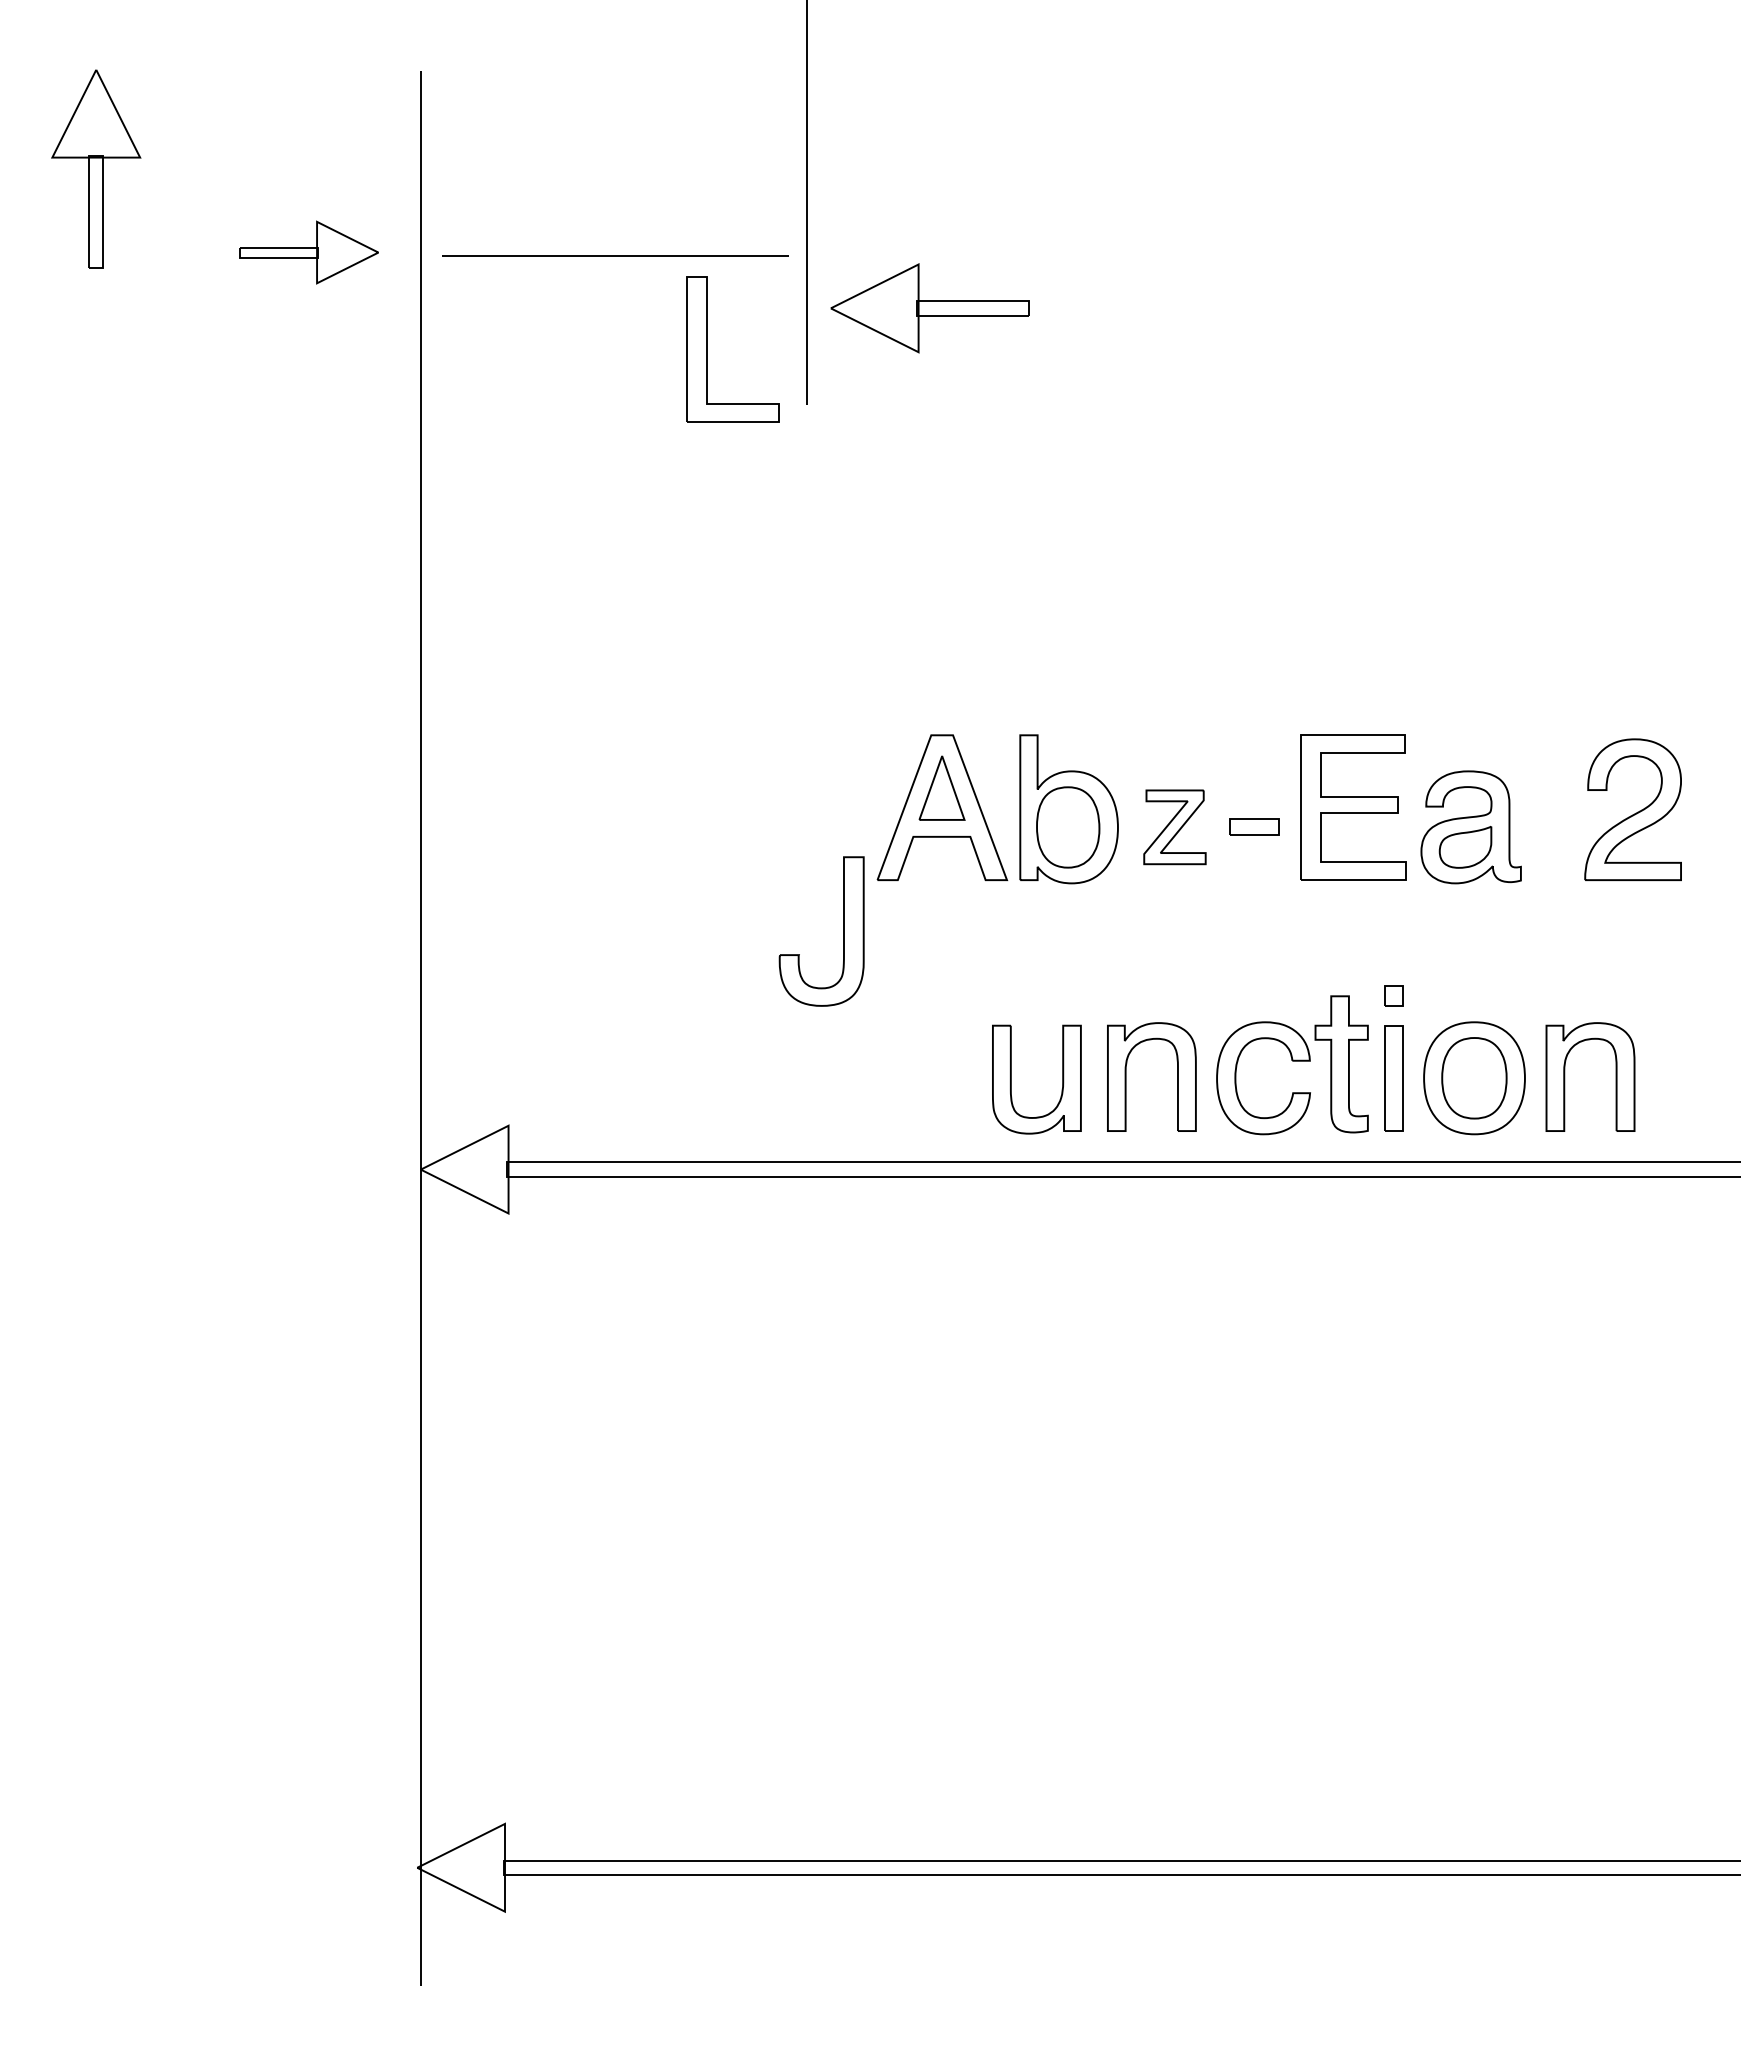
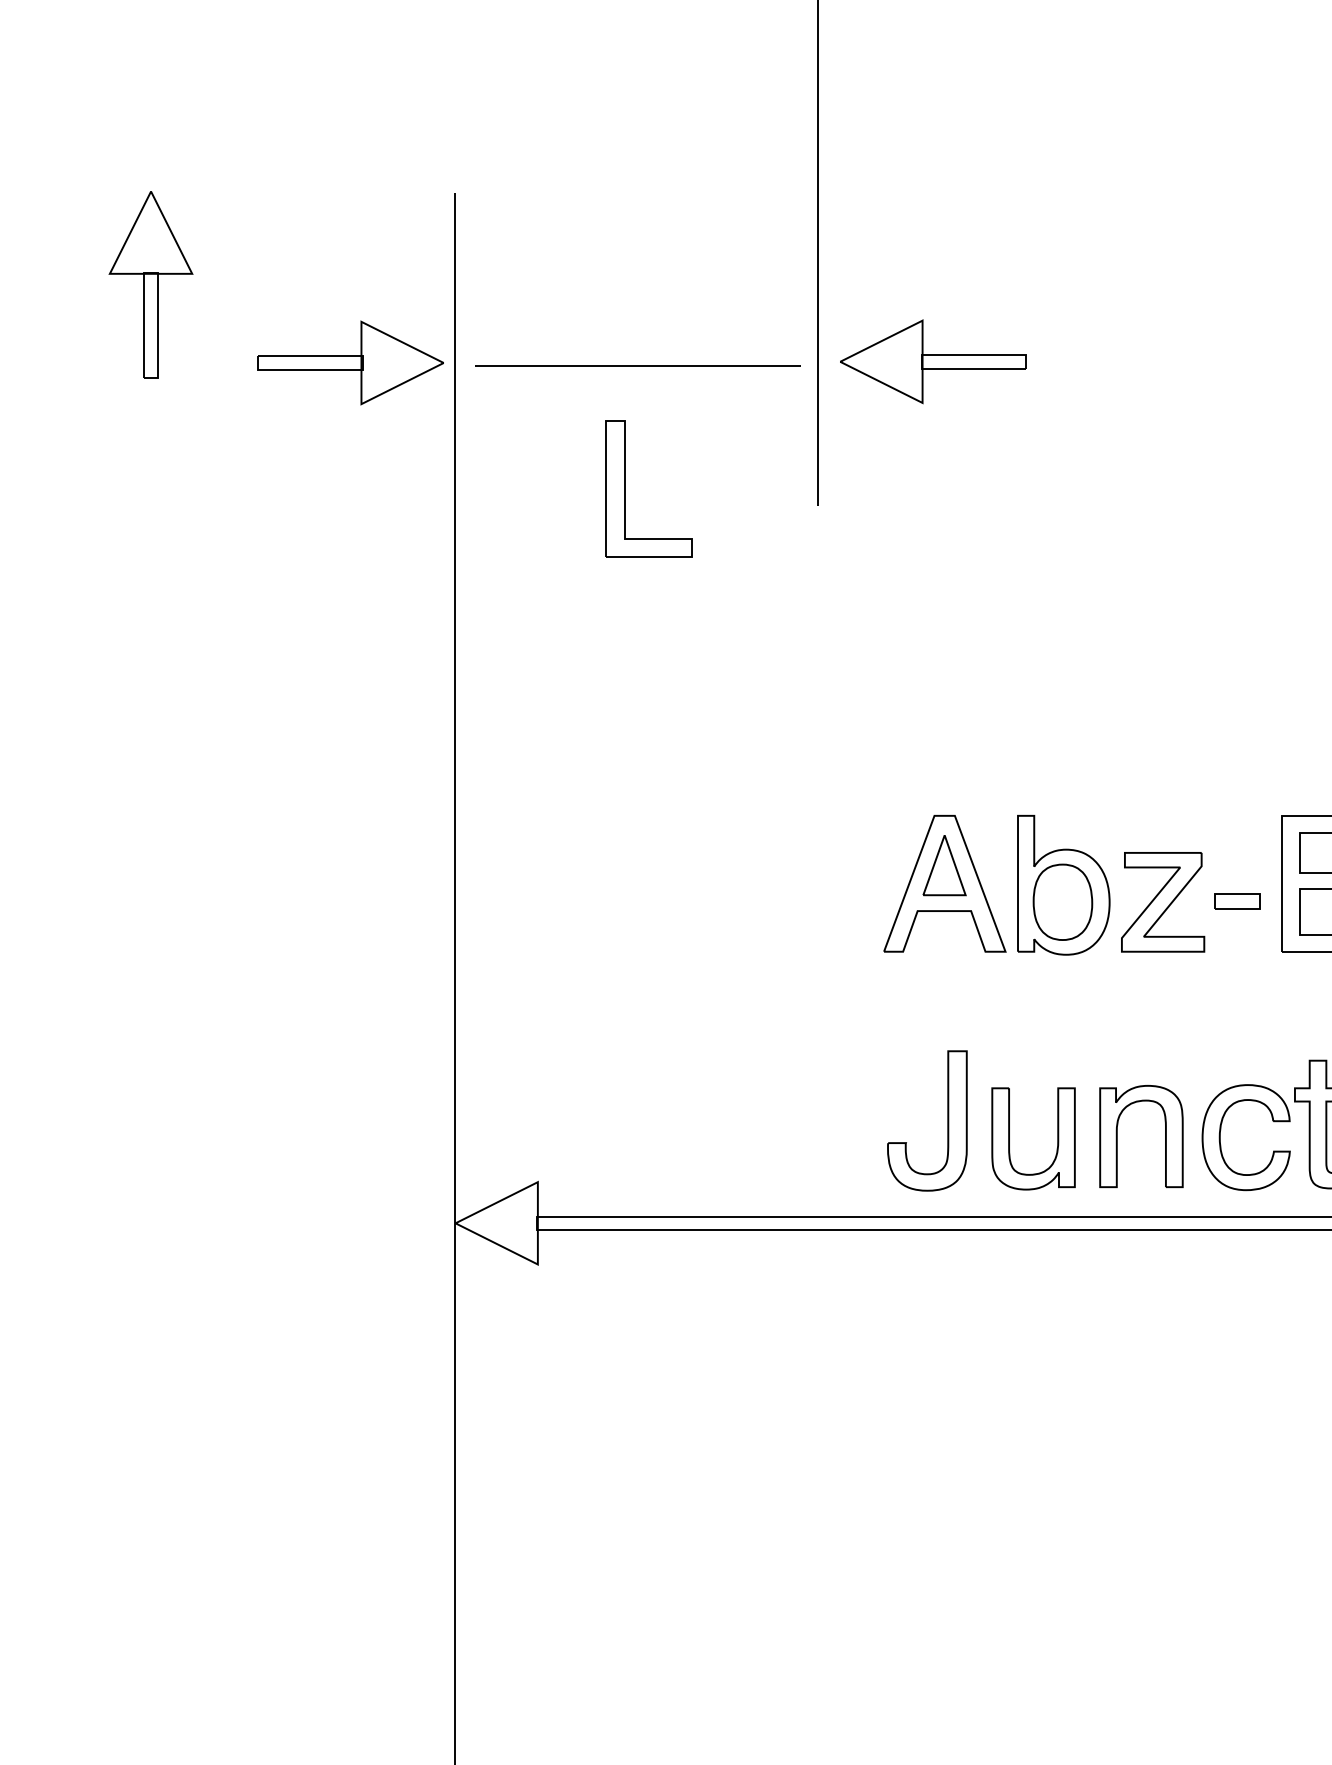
part: (308, 252) -> (350, 362), size x1.43
part: (929, 308) -> (932, 361), moved
part: (707, 349) -> (625, 488), moved
part: (1174, 826) -> (1162, 901), size x1.43
part: (843, 931) -> (947, 1120), moved

